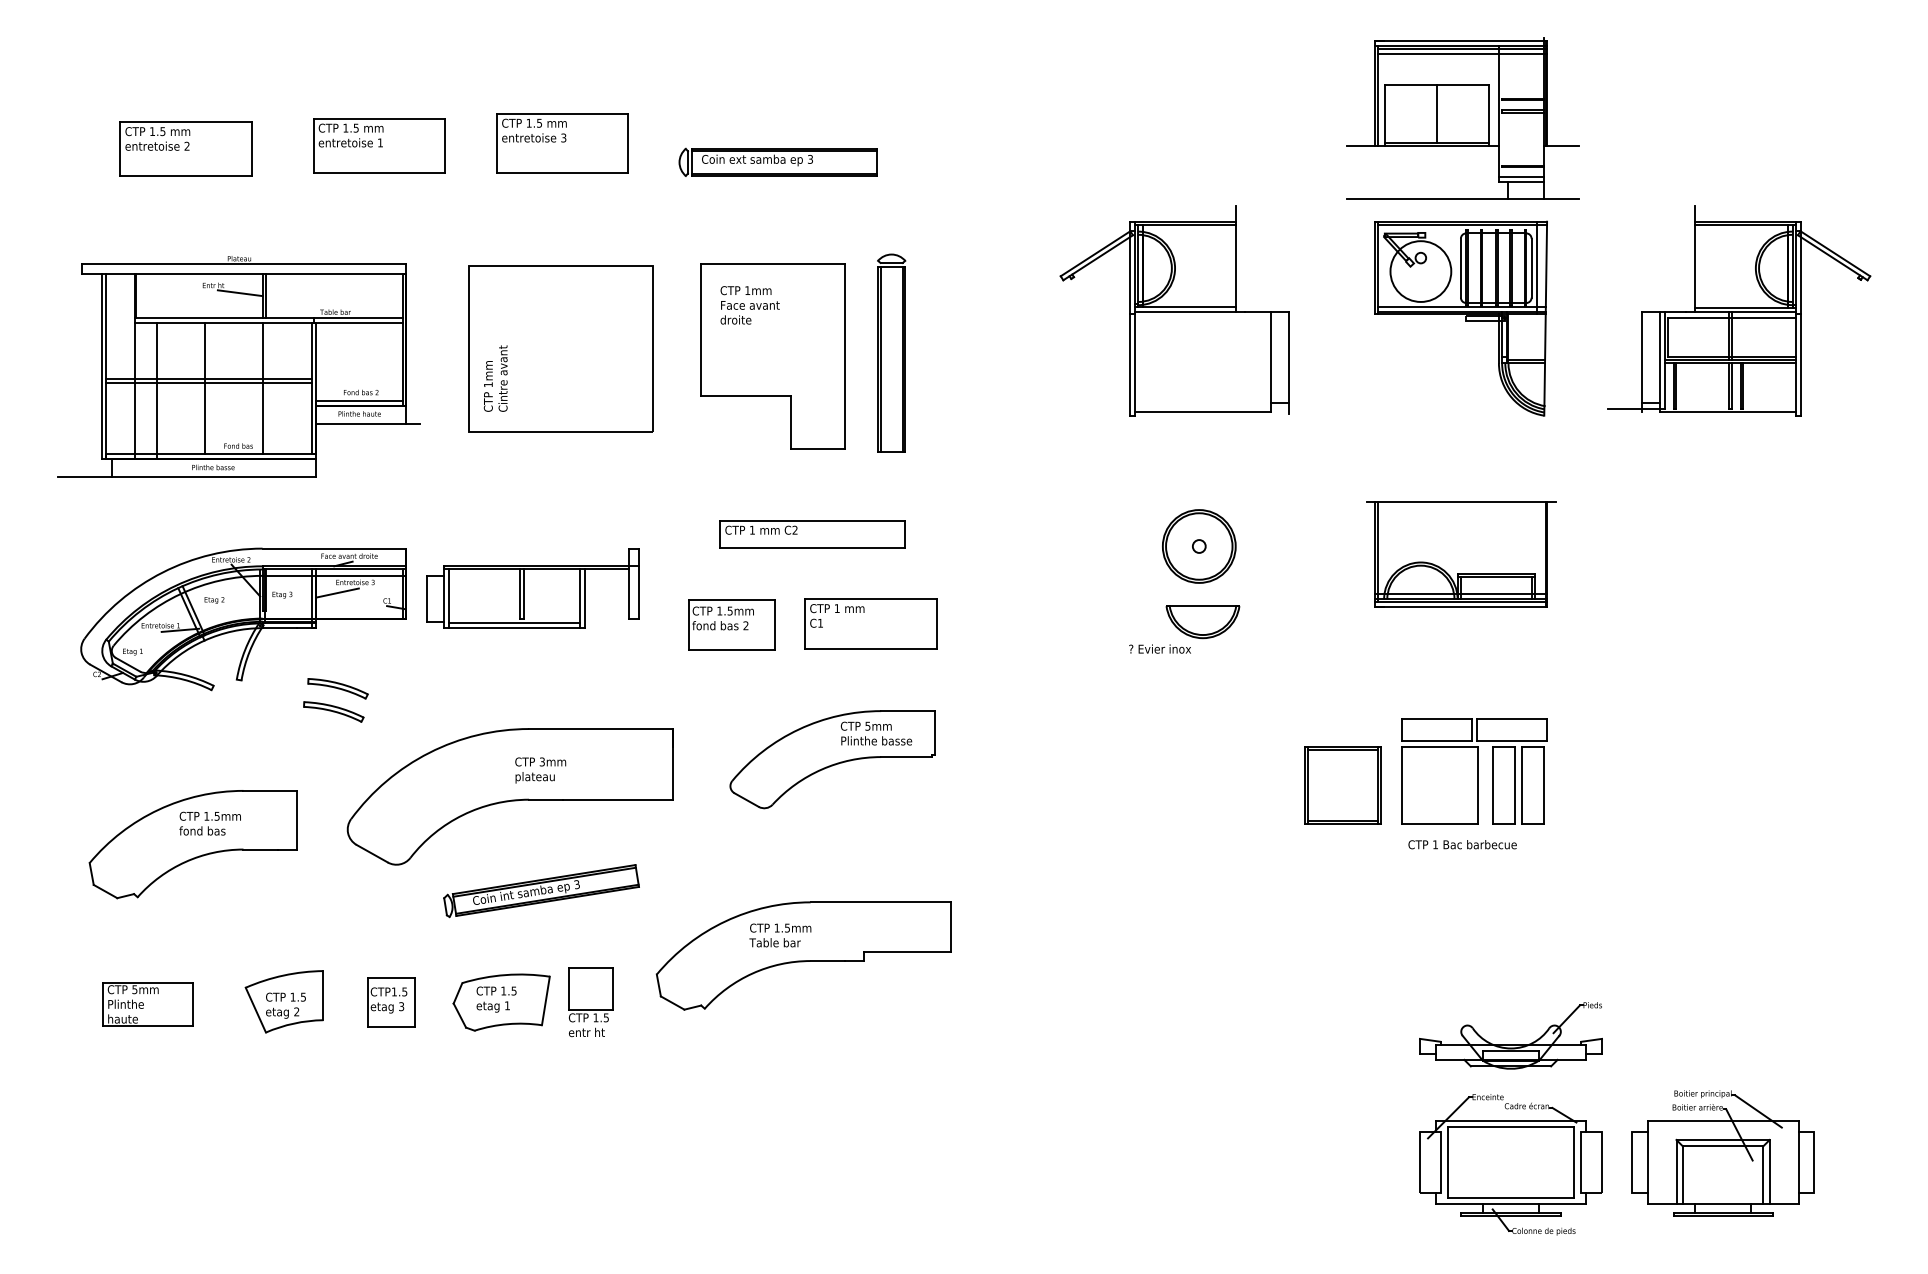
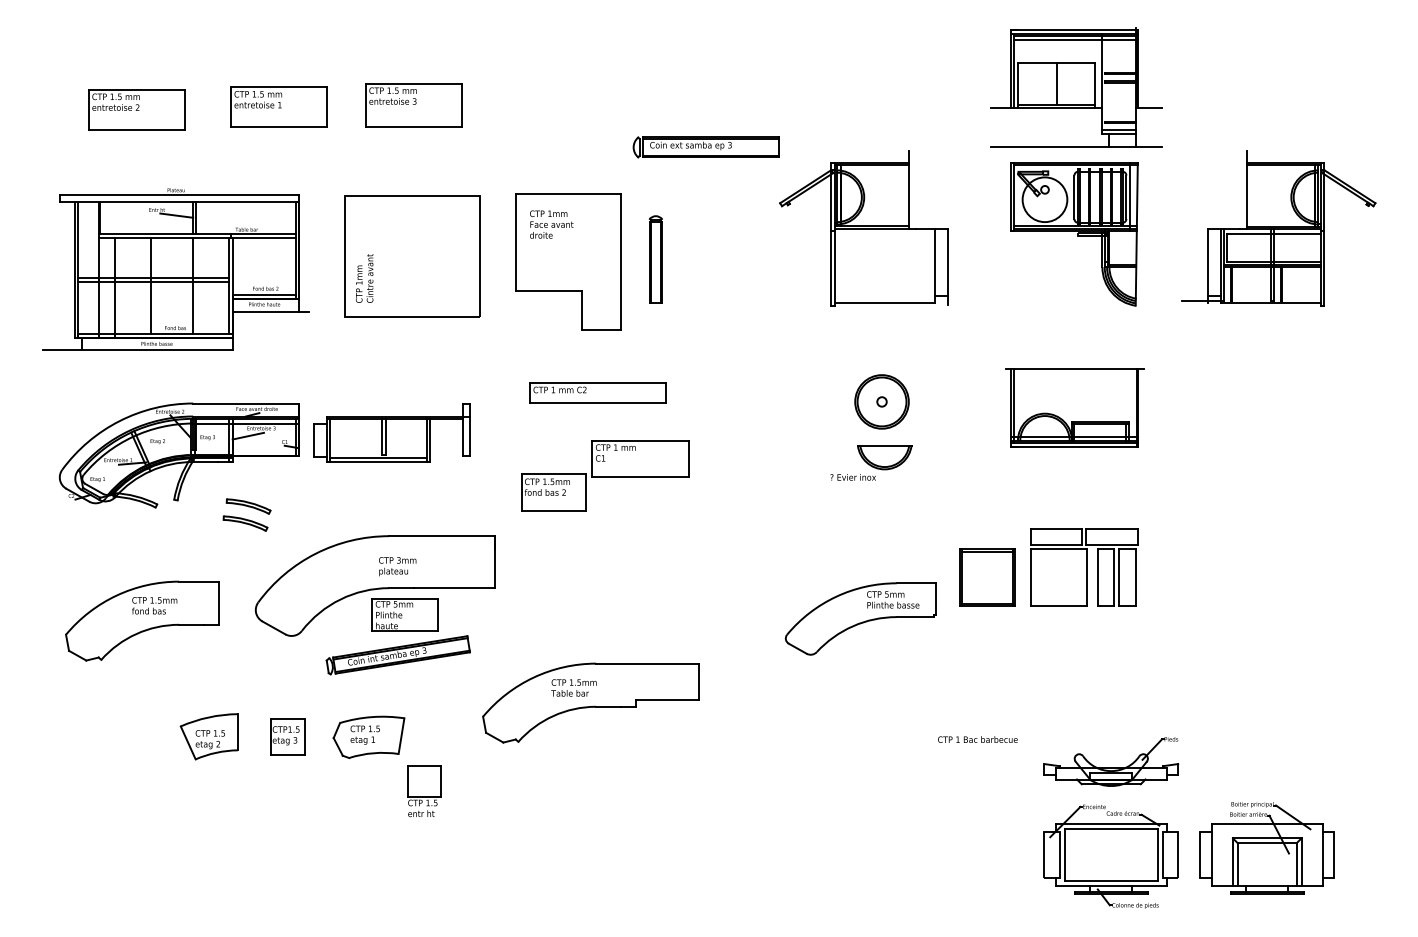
part: (777, 161) -> (705, 146), moved
part: (891, 352) -> (655, 259), size x0.6
part: (731, 624) -> (553, 491), moved
part: (832, 759) -> (860, 618), moved
text: (1462, 844) -> (977, 739), moved
part: (590, 1001) -> (424, 790), moved
part: (147, 1004) -> (404, 615), moved

